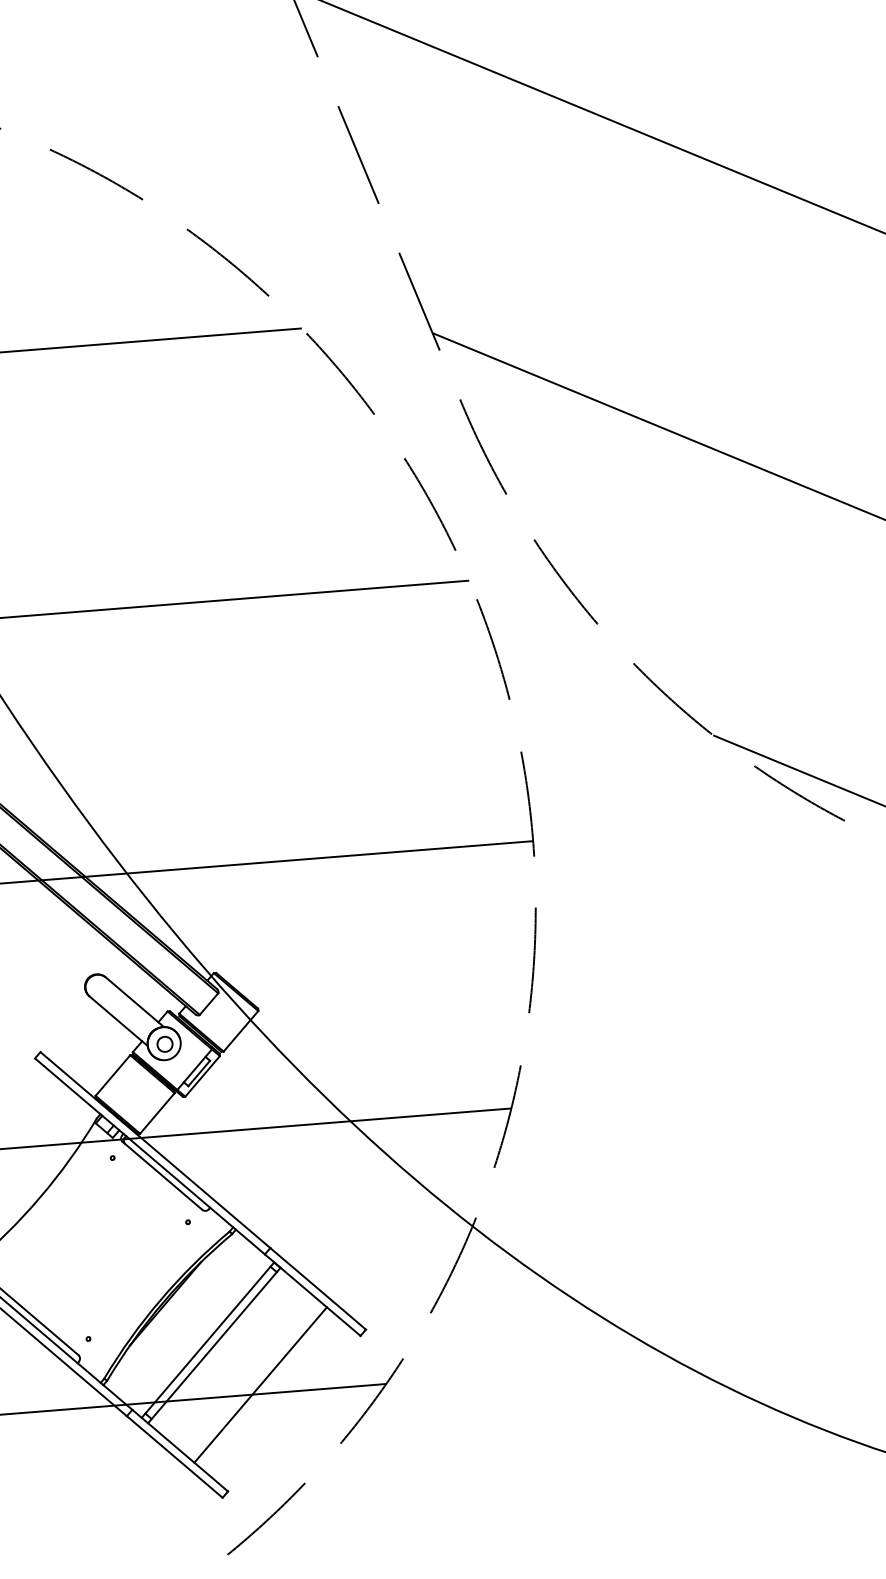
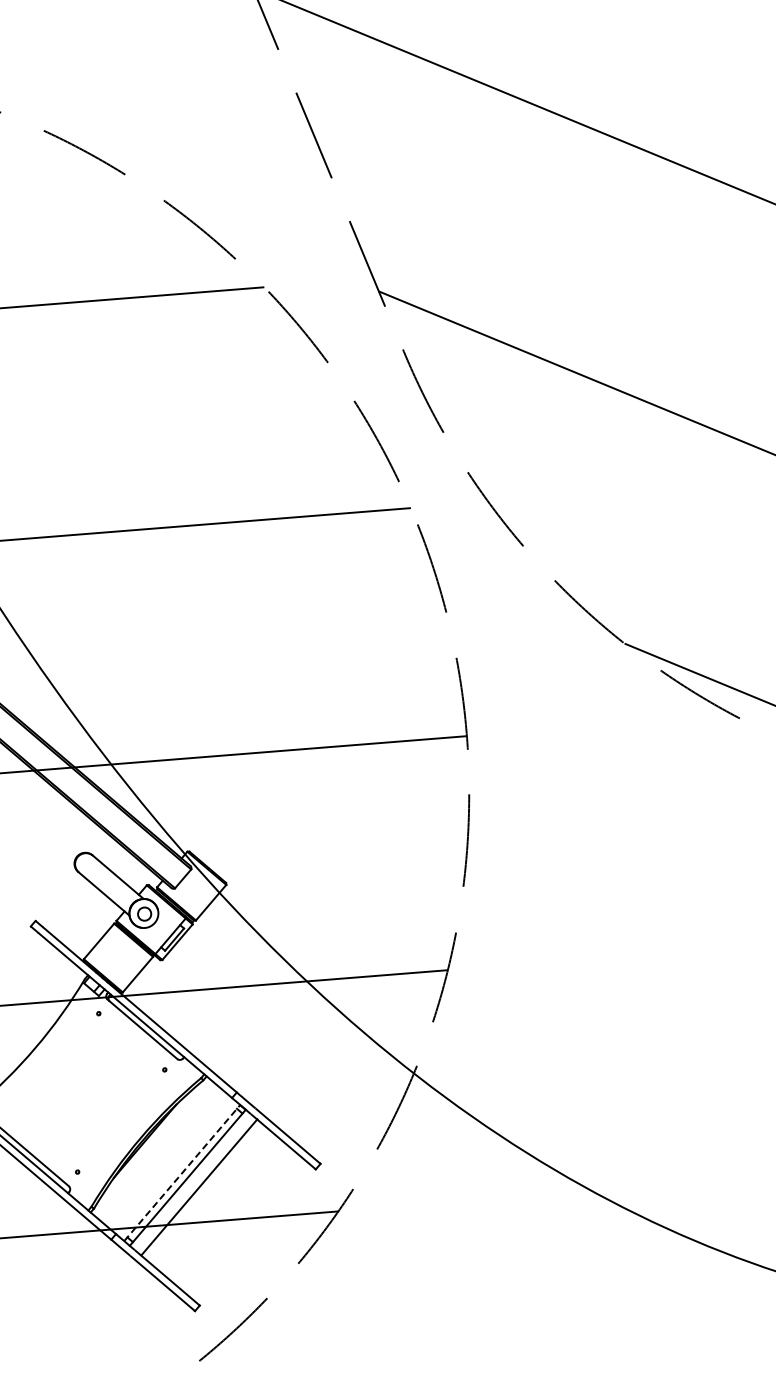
line: (208, 1339) -> (182, 1172), solid -> dashed
line: (260, 1385) -> (199, 1187), moved

